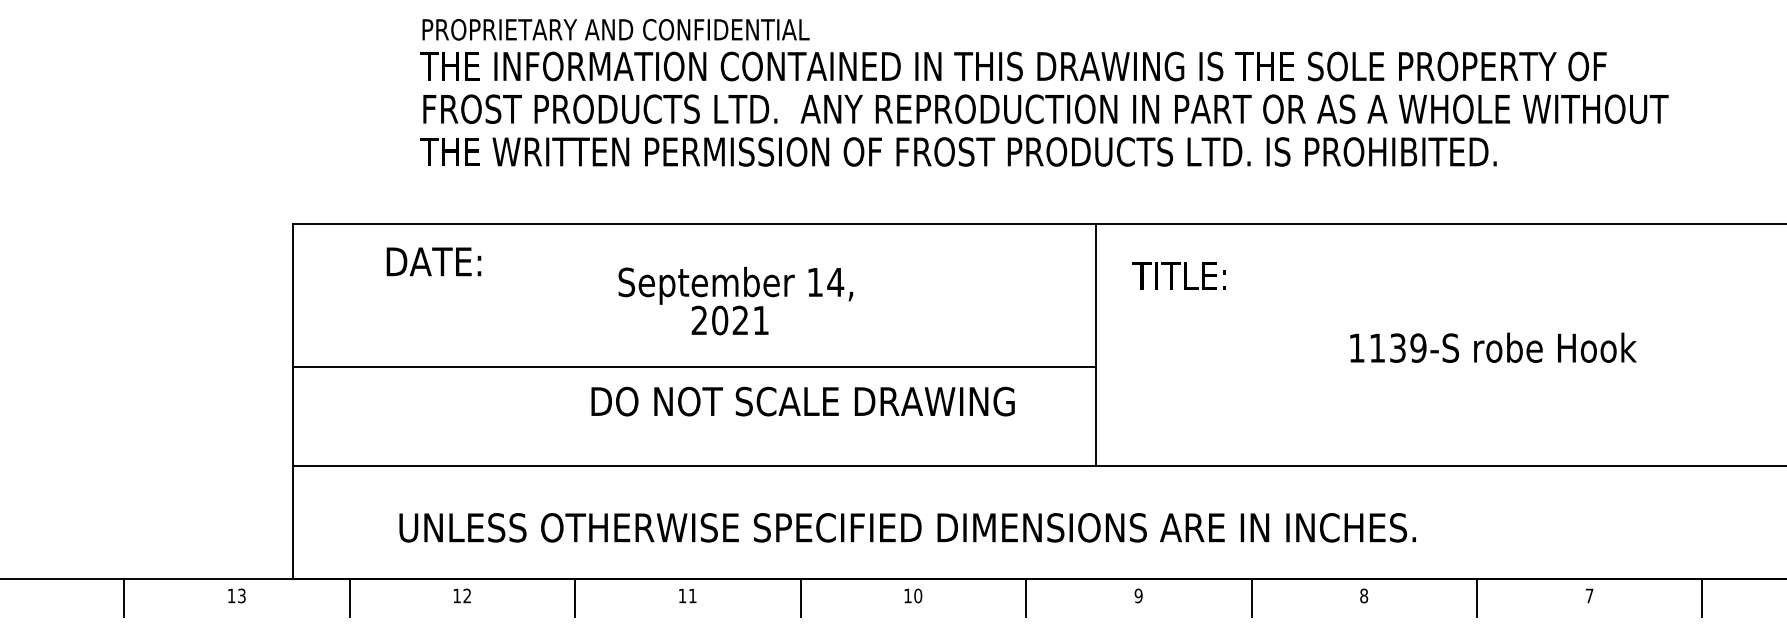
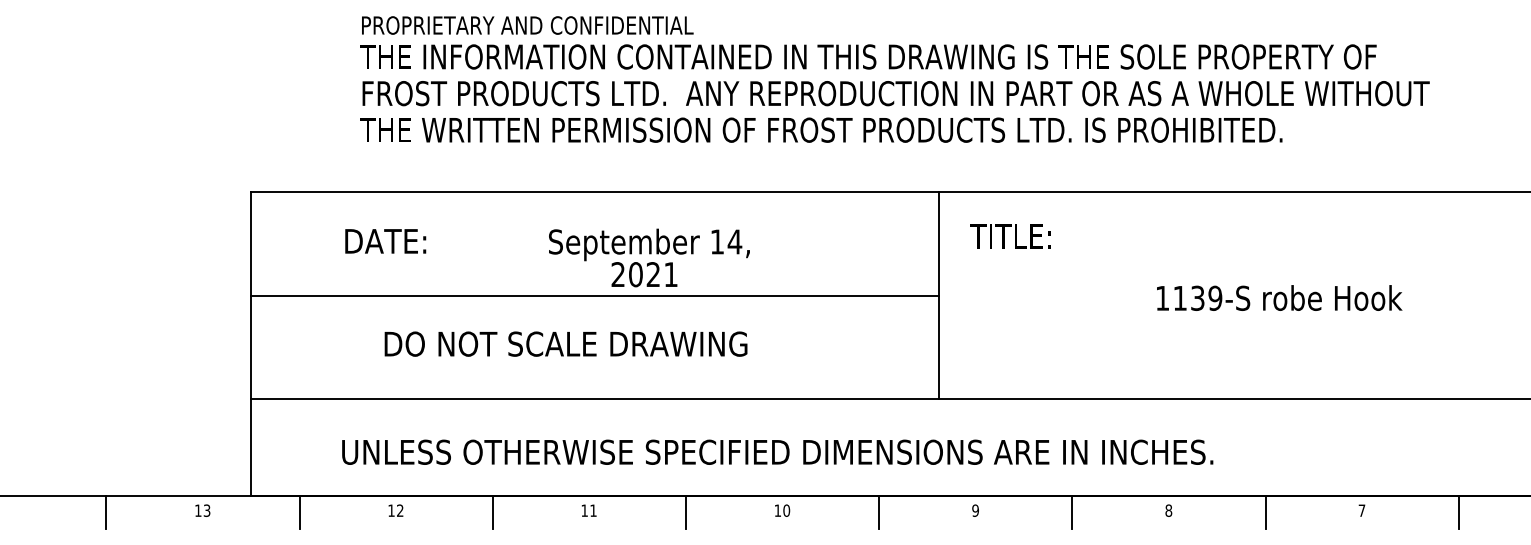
text: (433, 261) -> (385, 241), moved
text: (735, 300) -> (649, 257), moved
line: (695, 367) -> (595, 295), moved
text: (802, 400) -> (565, 343), moved

